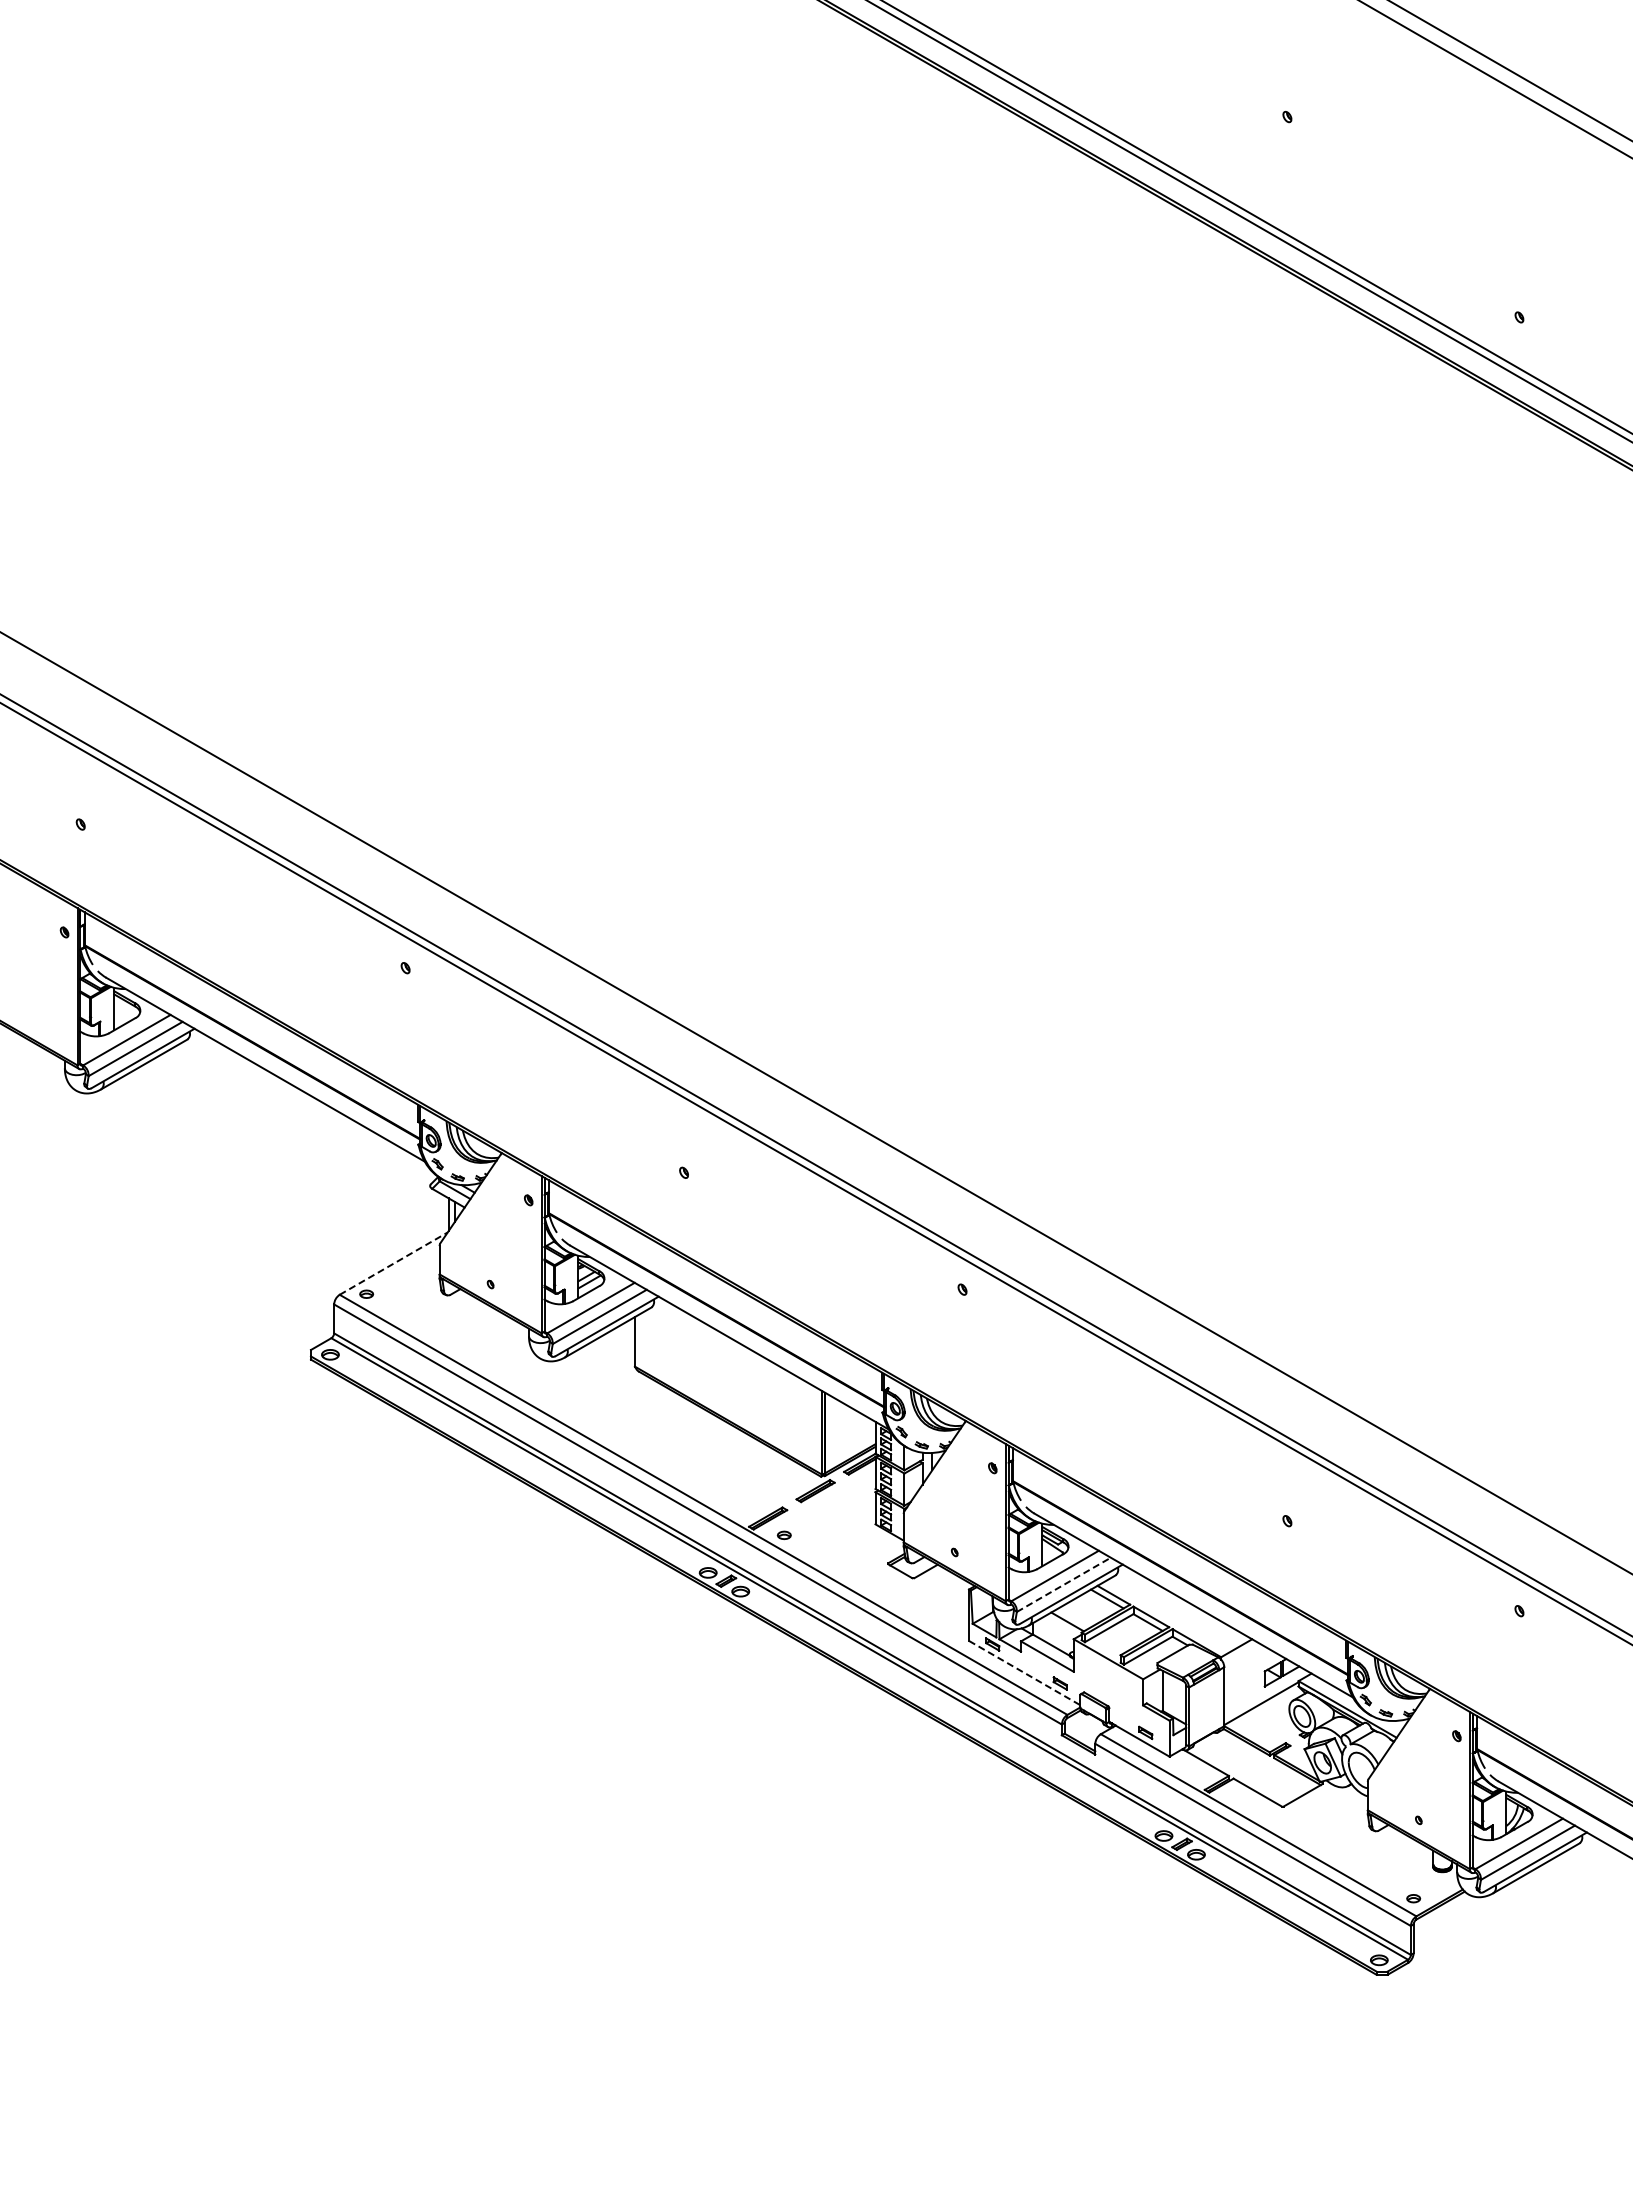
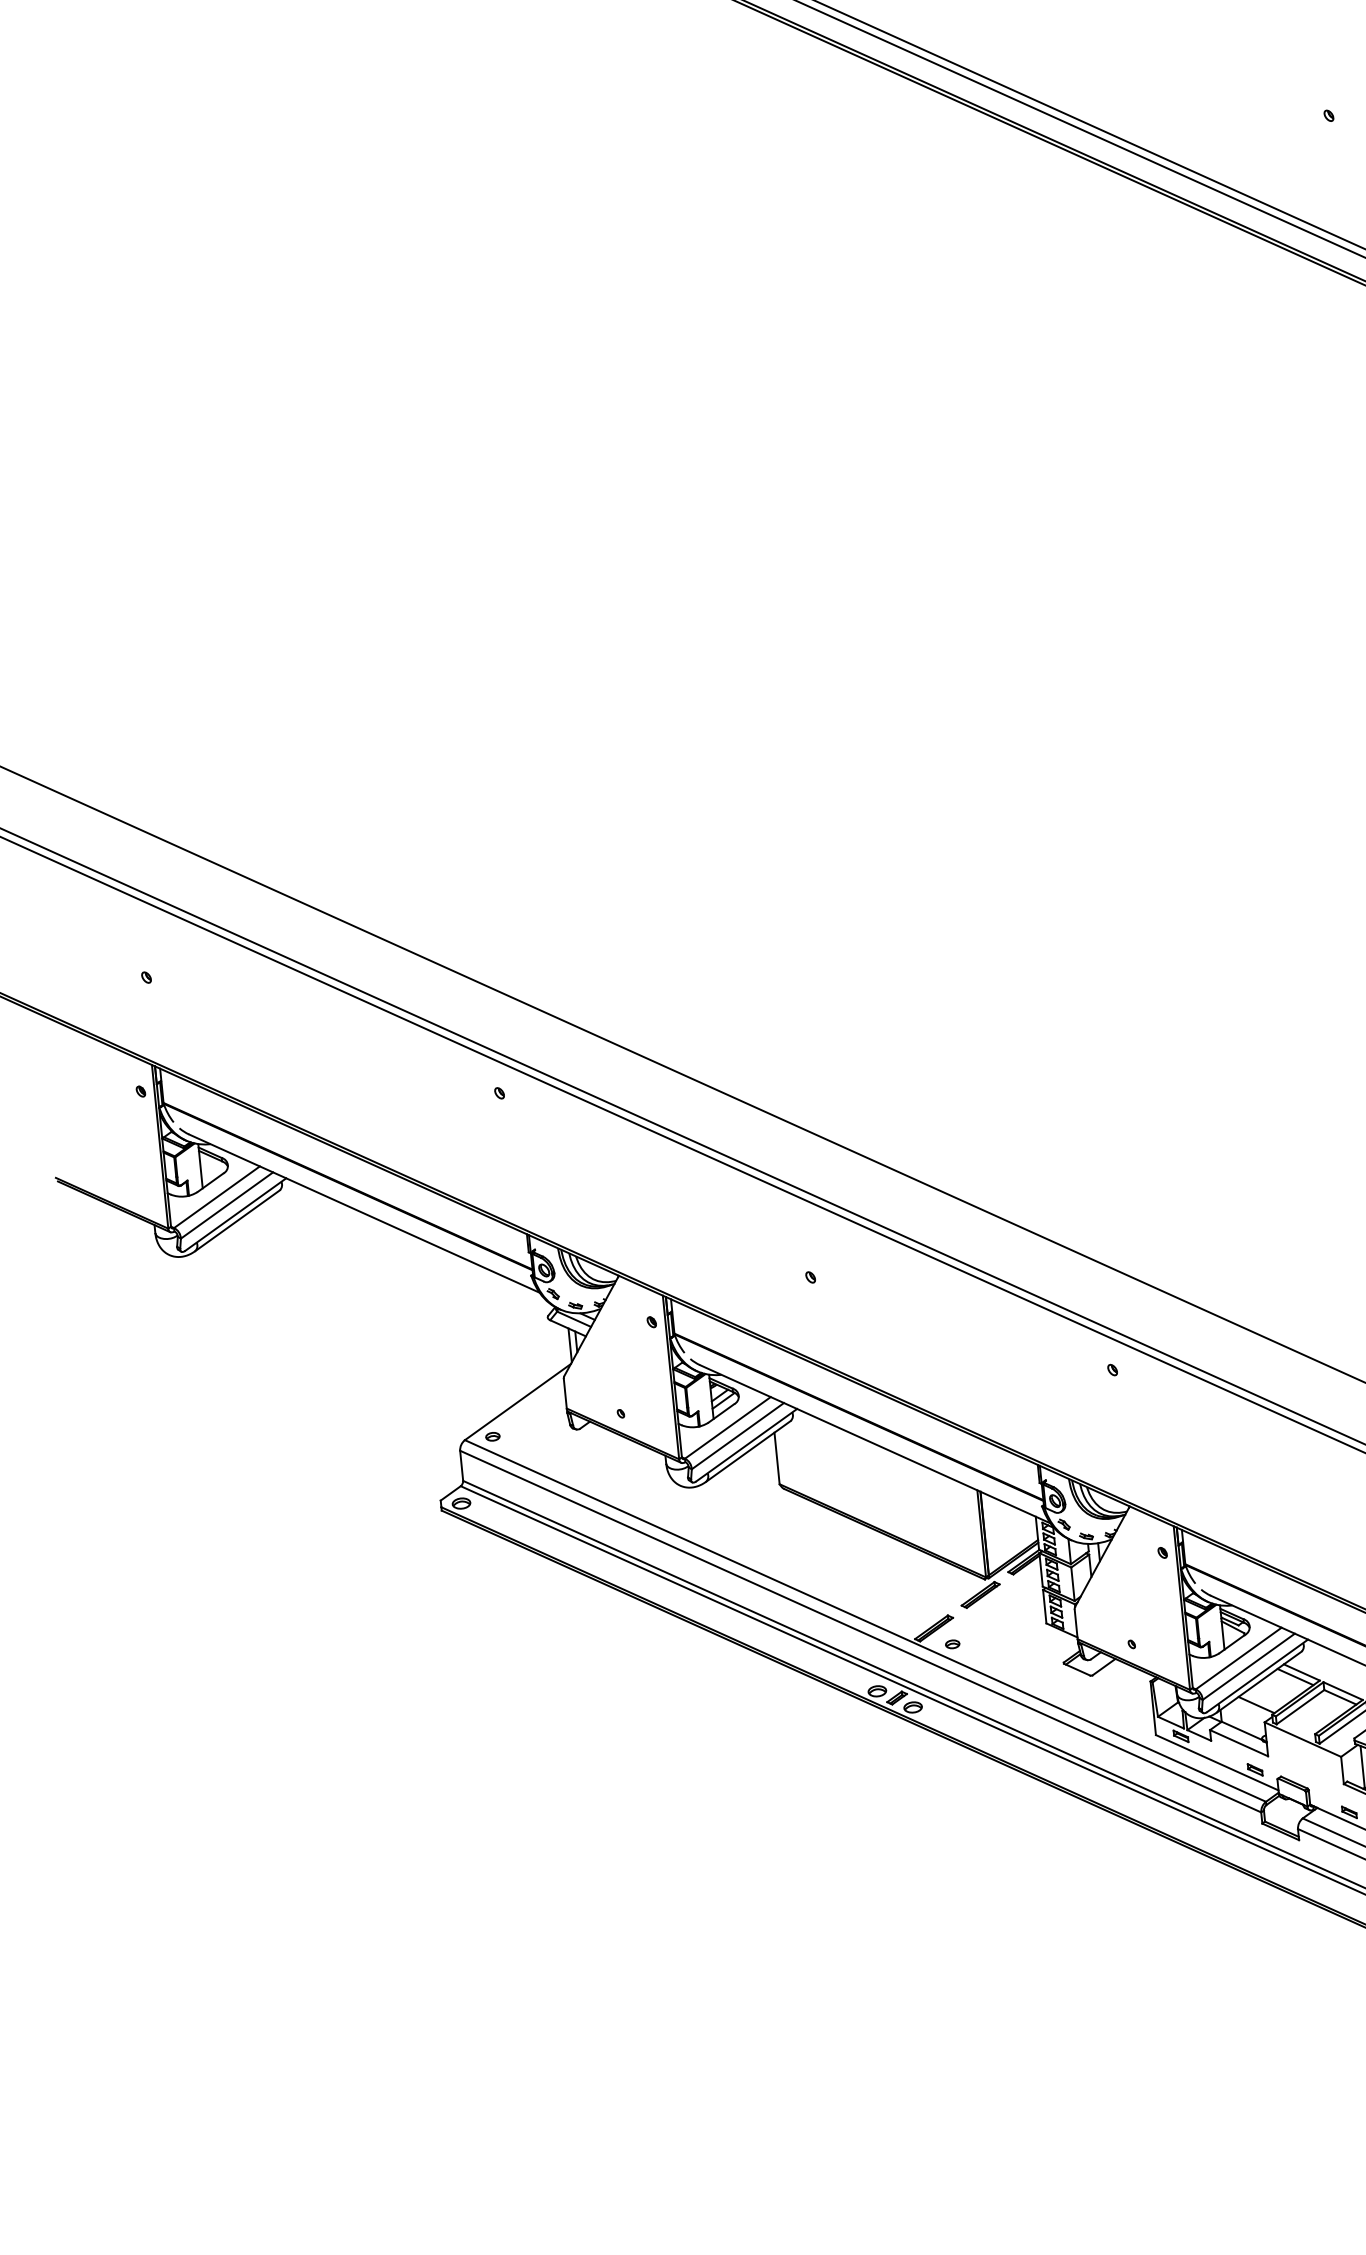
line: (394, 1263) -> (518, 1401), dashed -> solid
line: (1064, 1584) -> (1249, 1666), dashed -> solid
line: (1025, 1673) -> (1218, 1763), dashed -> solid

